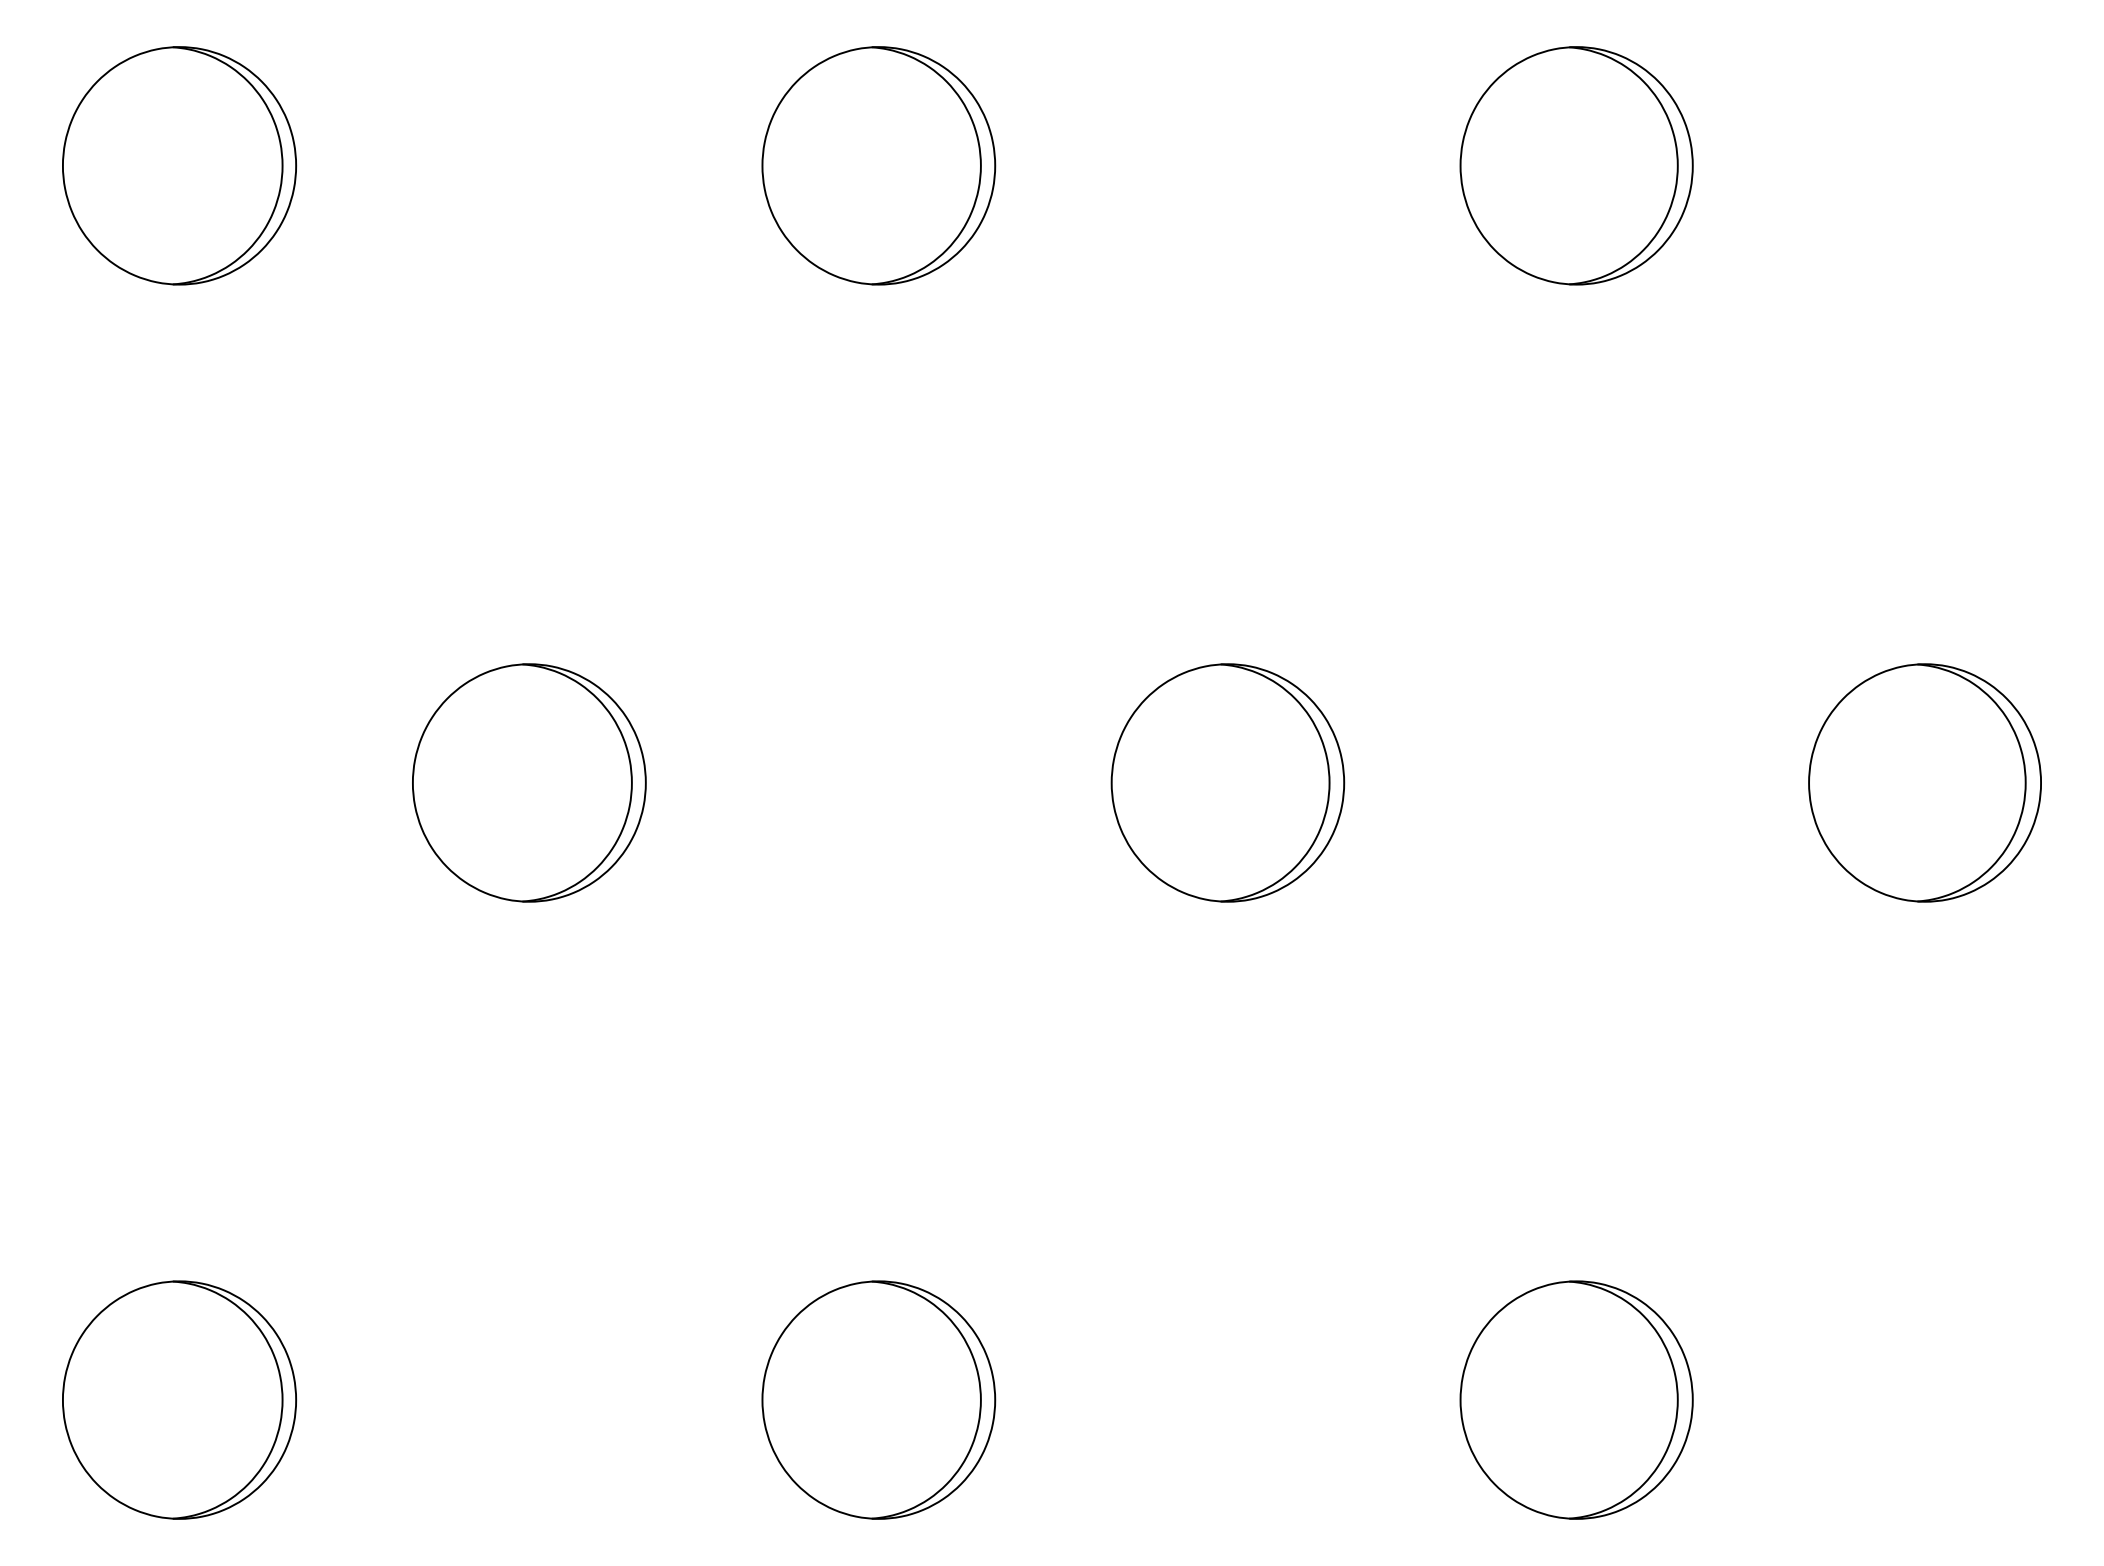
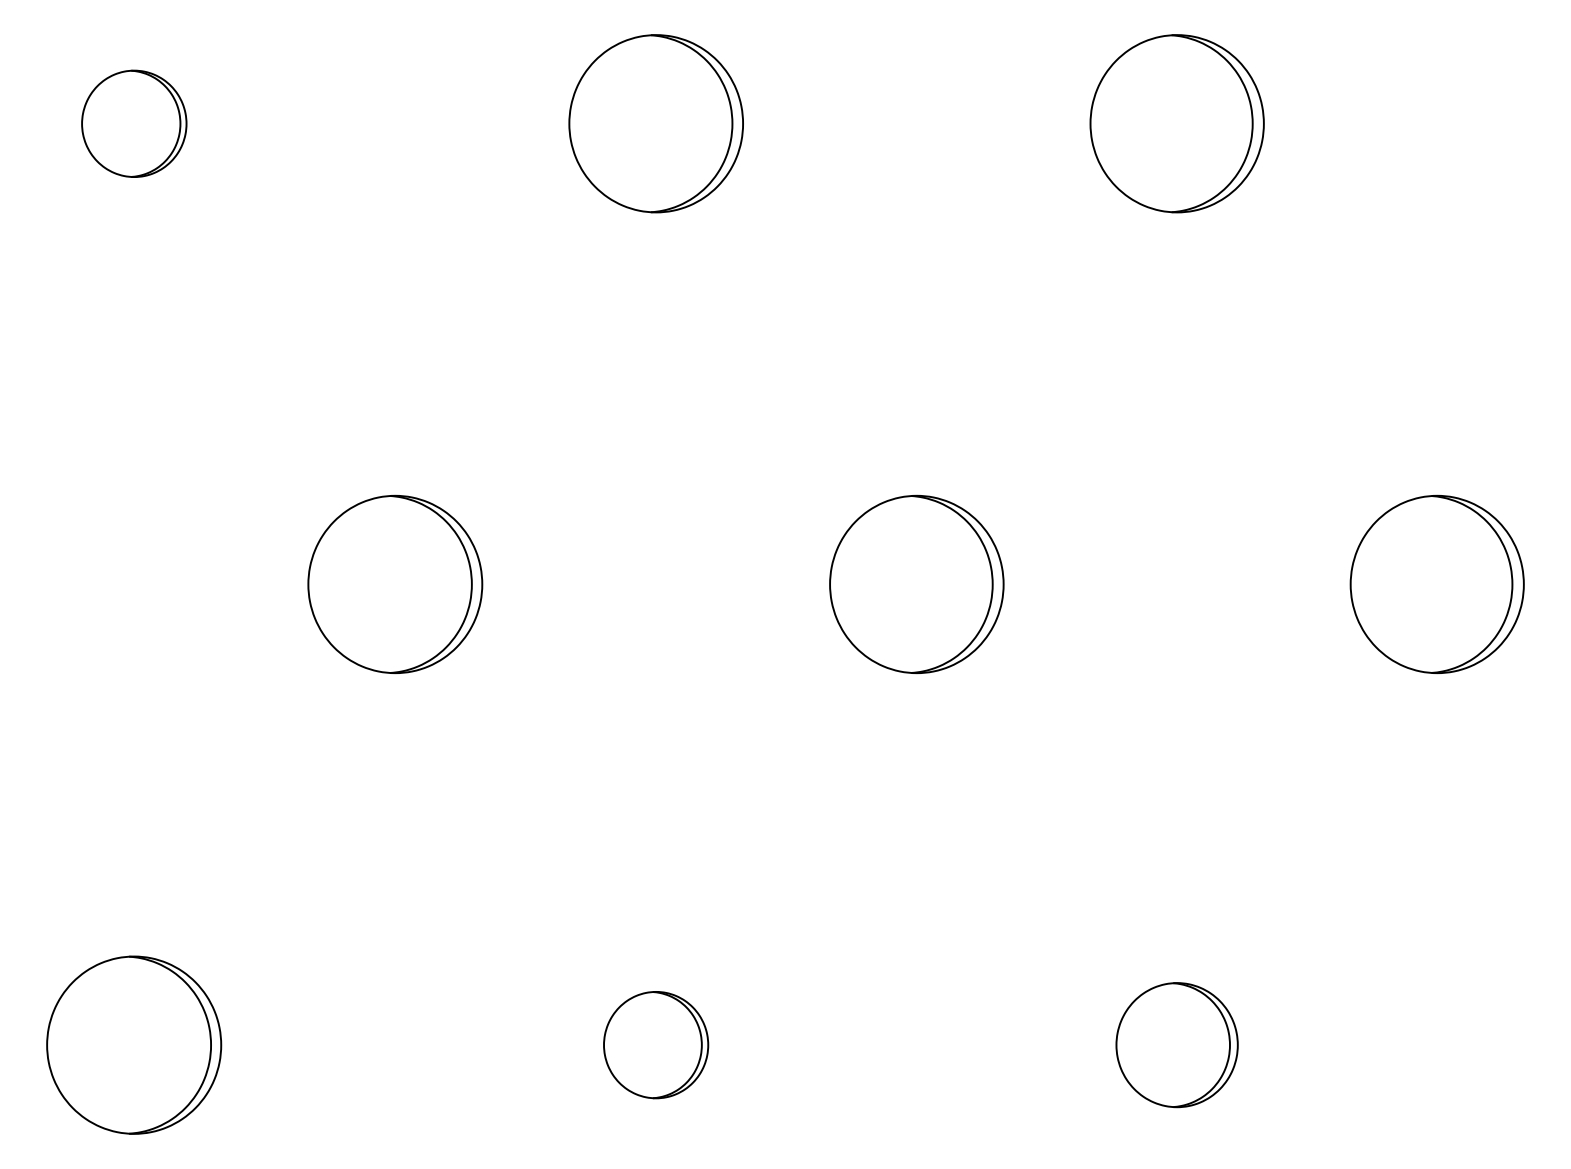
part: (179, 165) -> (134, 123), size x0.6
part: (877, 1399) -> (655, 1044), size x0.6
part: (1575, 1399) -> (1176, 1044), size x0.7

